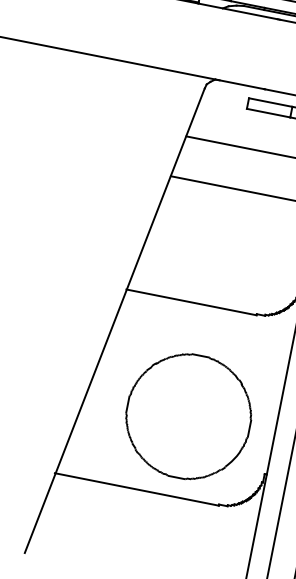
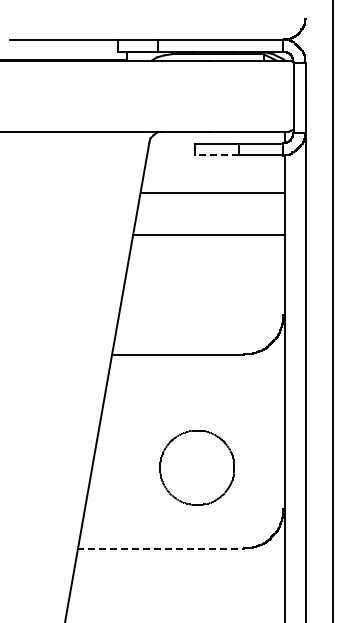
line: (268, 113) -> (216, 154), solid -> dashed
part: (187, 416) -> (196, 467), size x0.6
line: (136, 489) -> (160, 549), solid -> dashed

